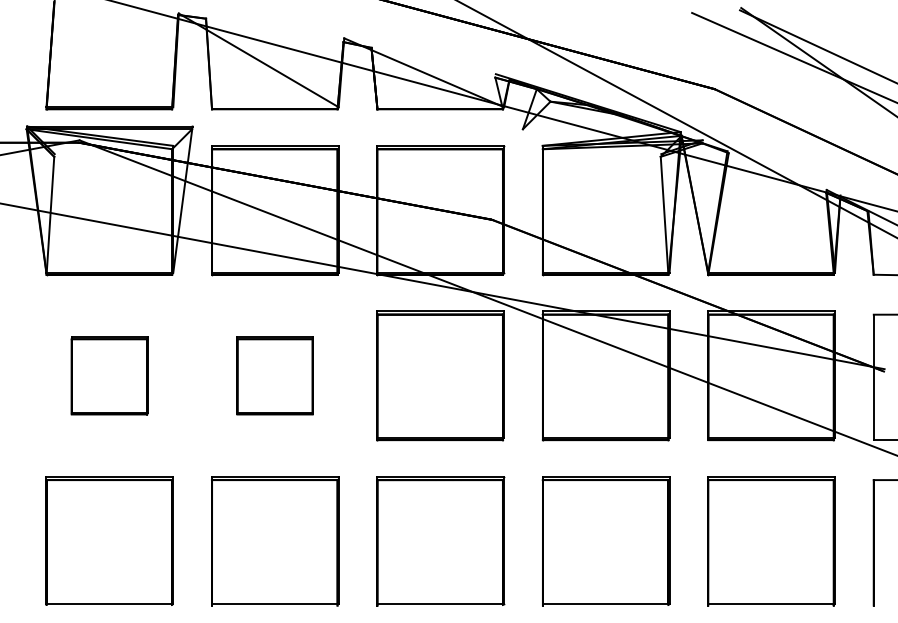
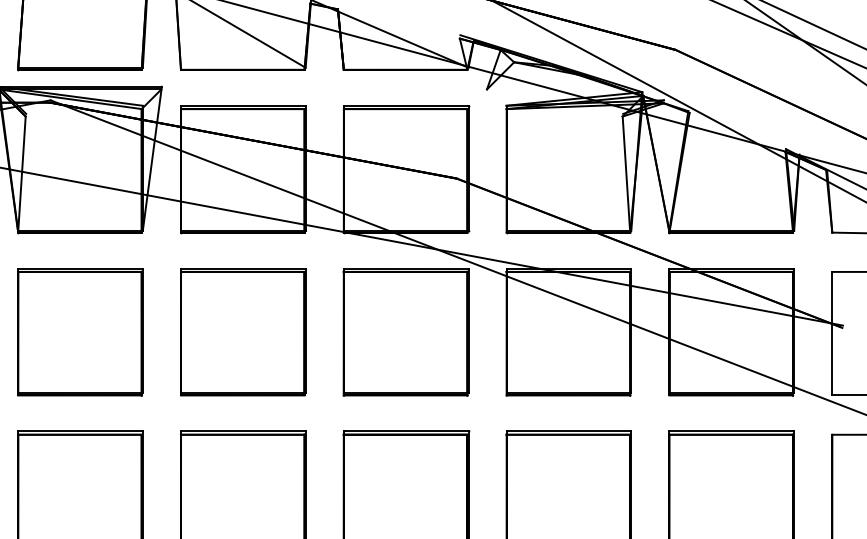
part: (109, 375) -> (80, 331), size x1.67
part: (275, 375) -> (243, 331), size x1.67

